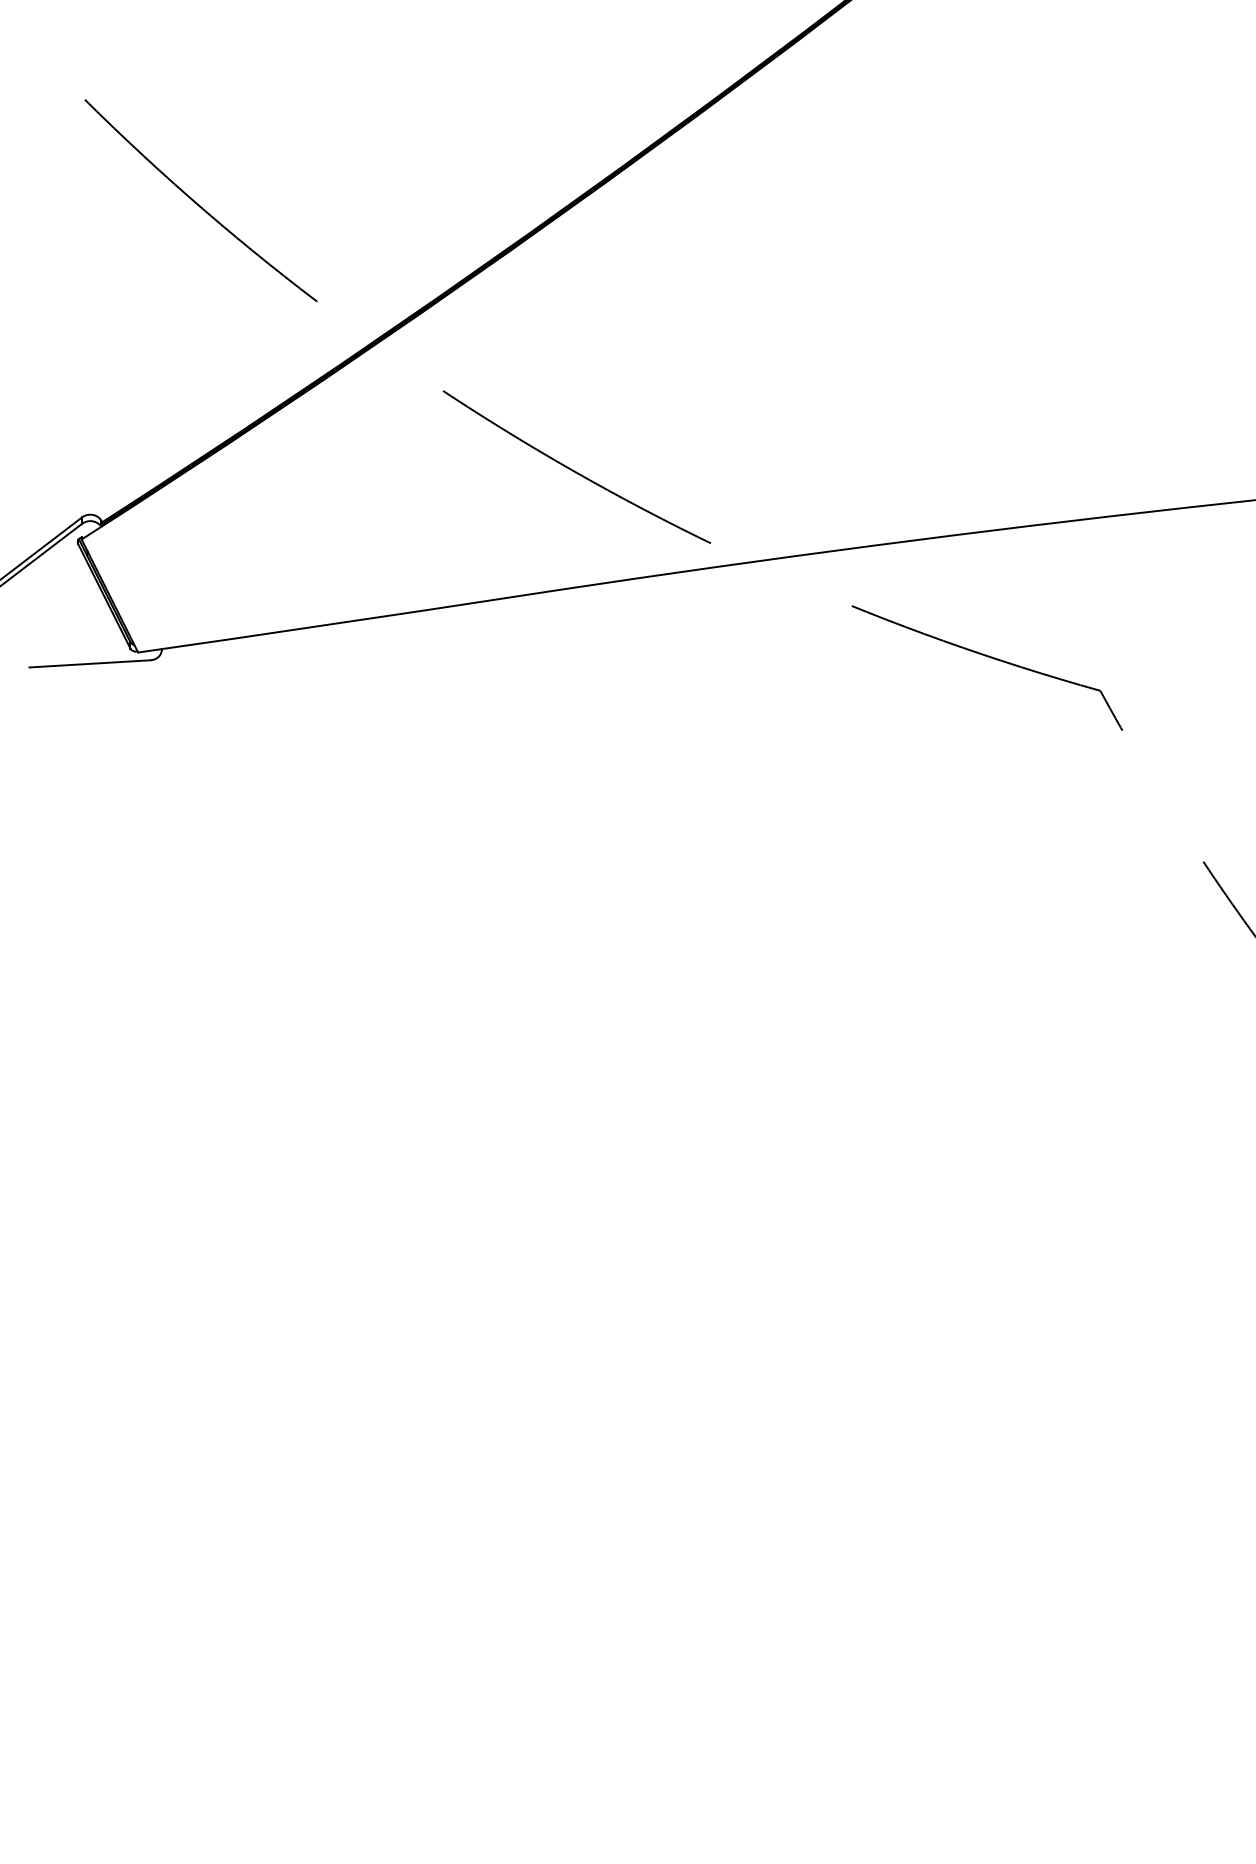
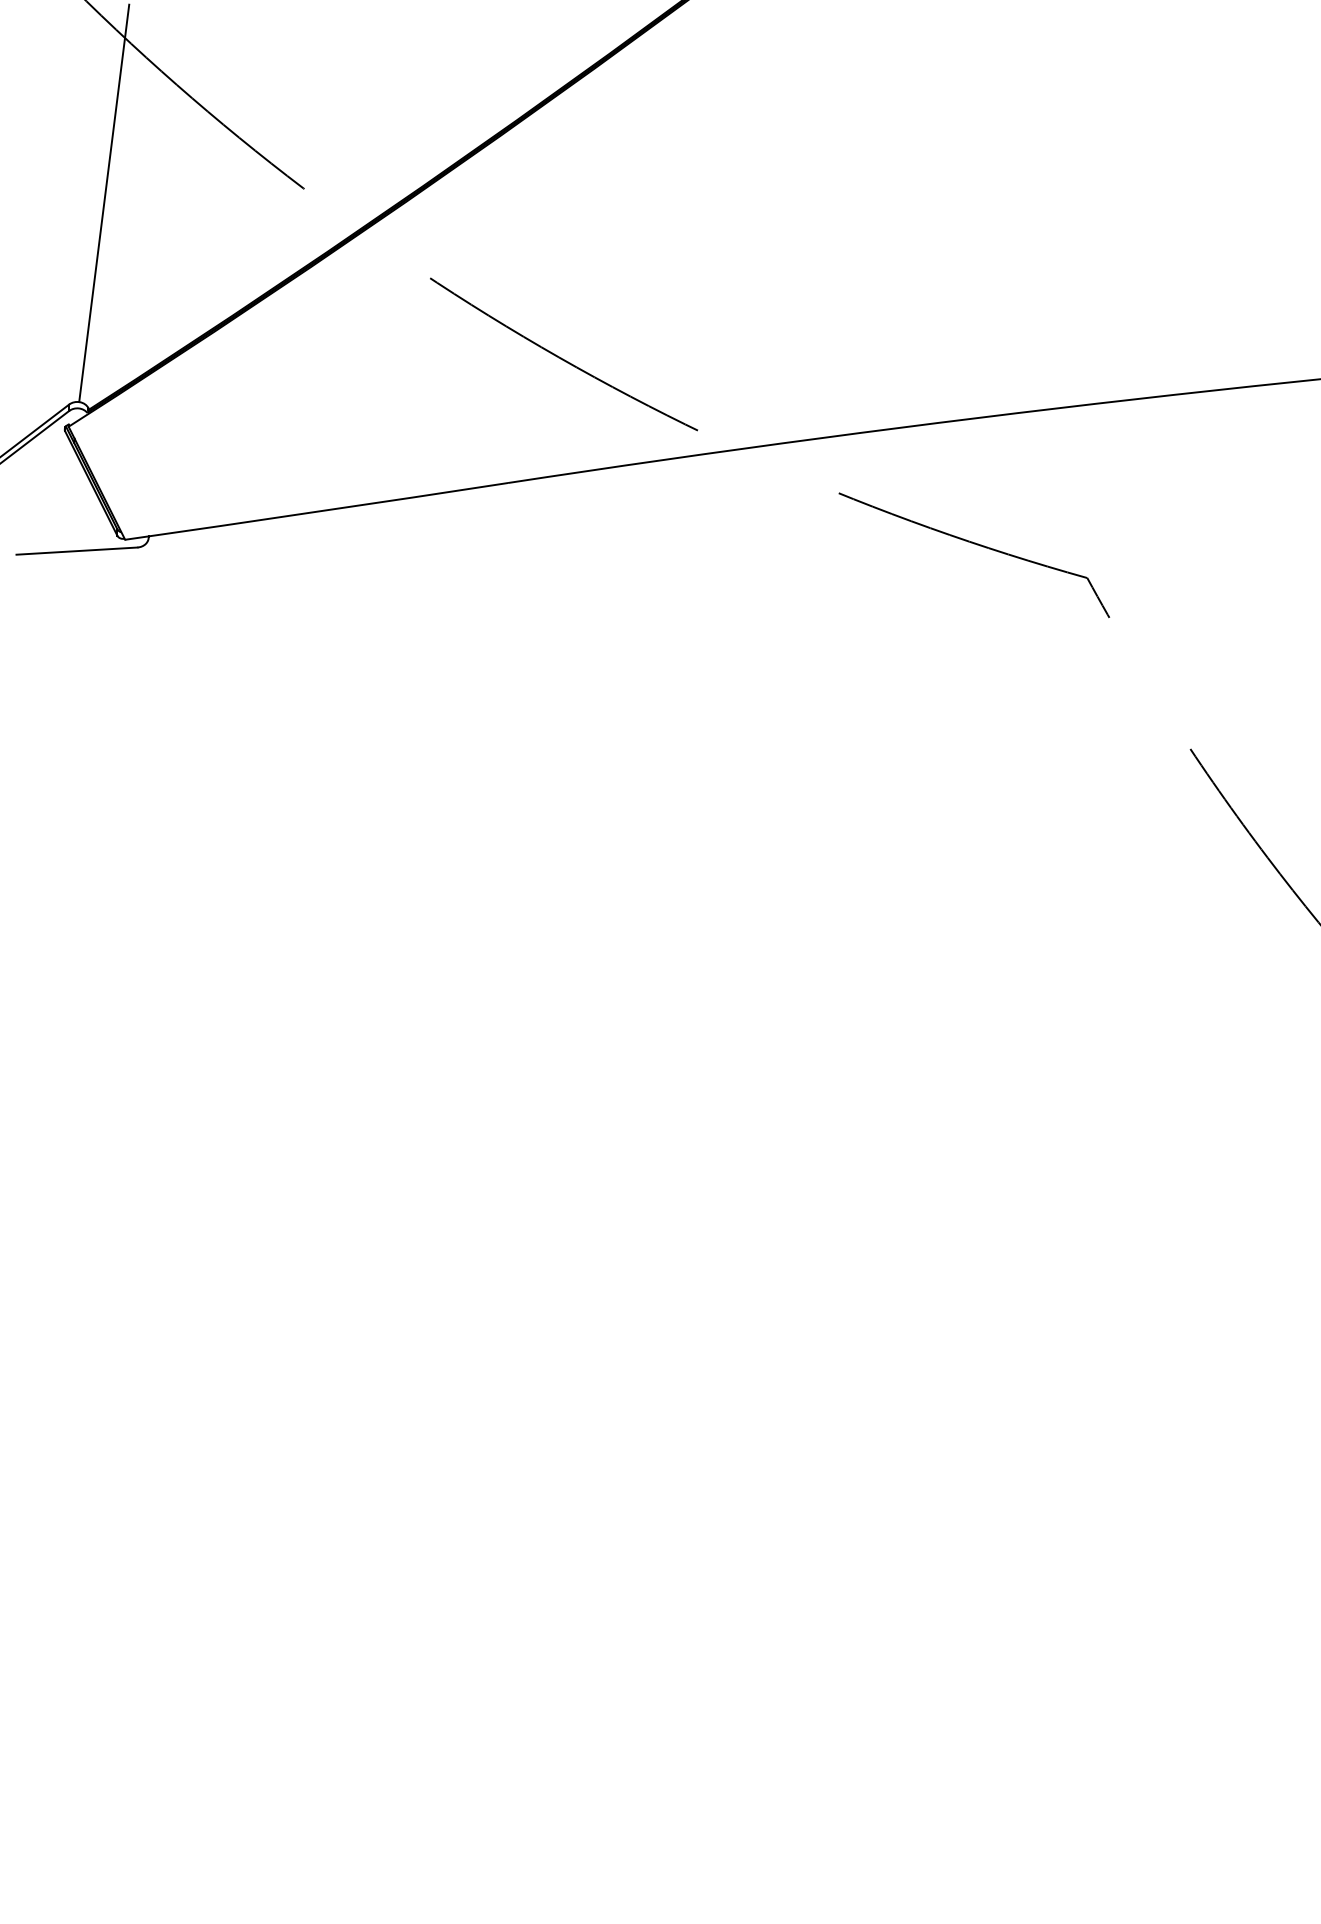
line: (117, 316) -> (104, 203), added

